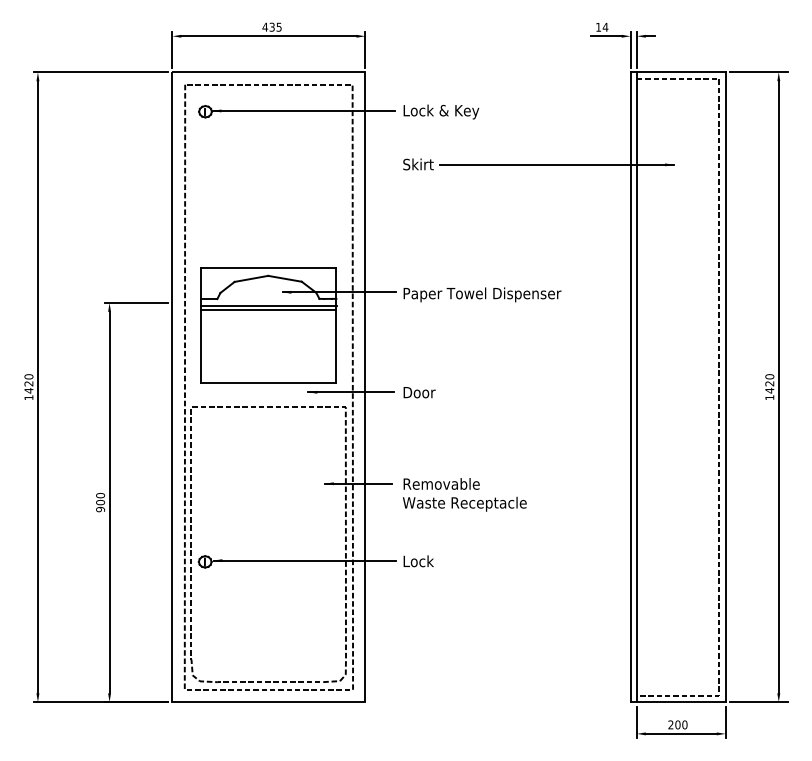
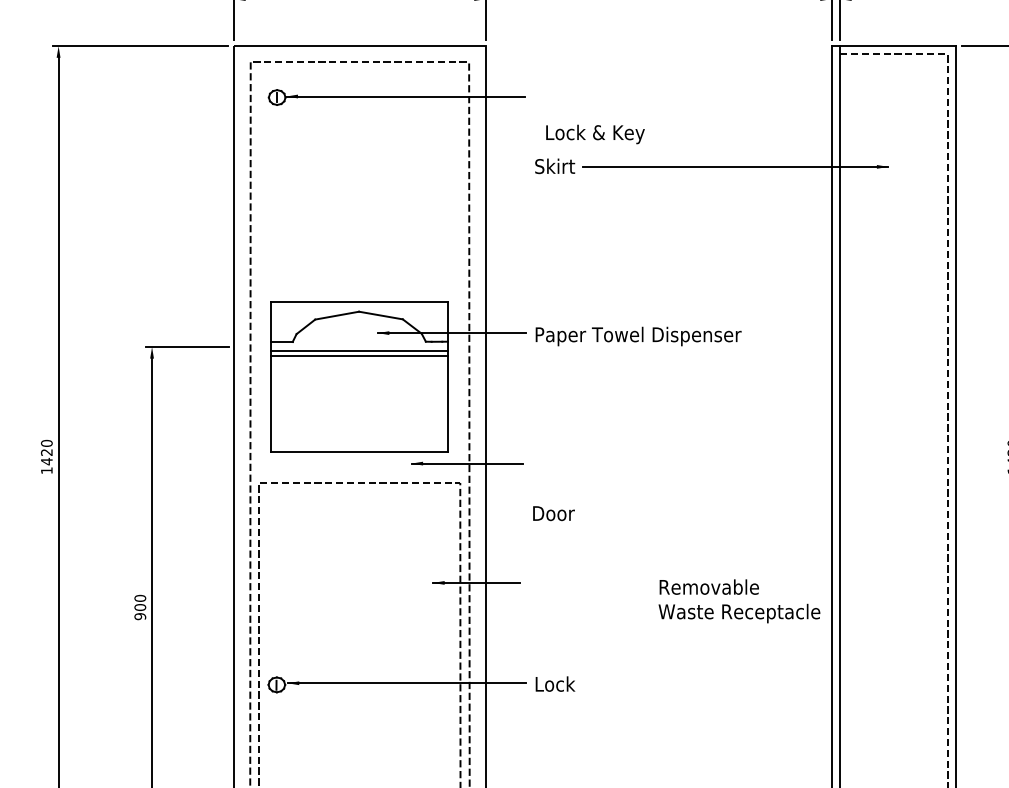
text: (441, 111) -> (595, 133), moved
text: (419, 392) -> (553, 513), moved
text: (464, 494) -> (739, 600), moved

